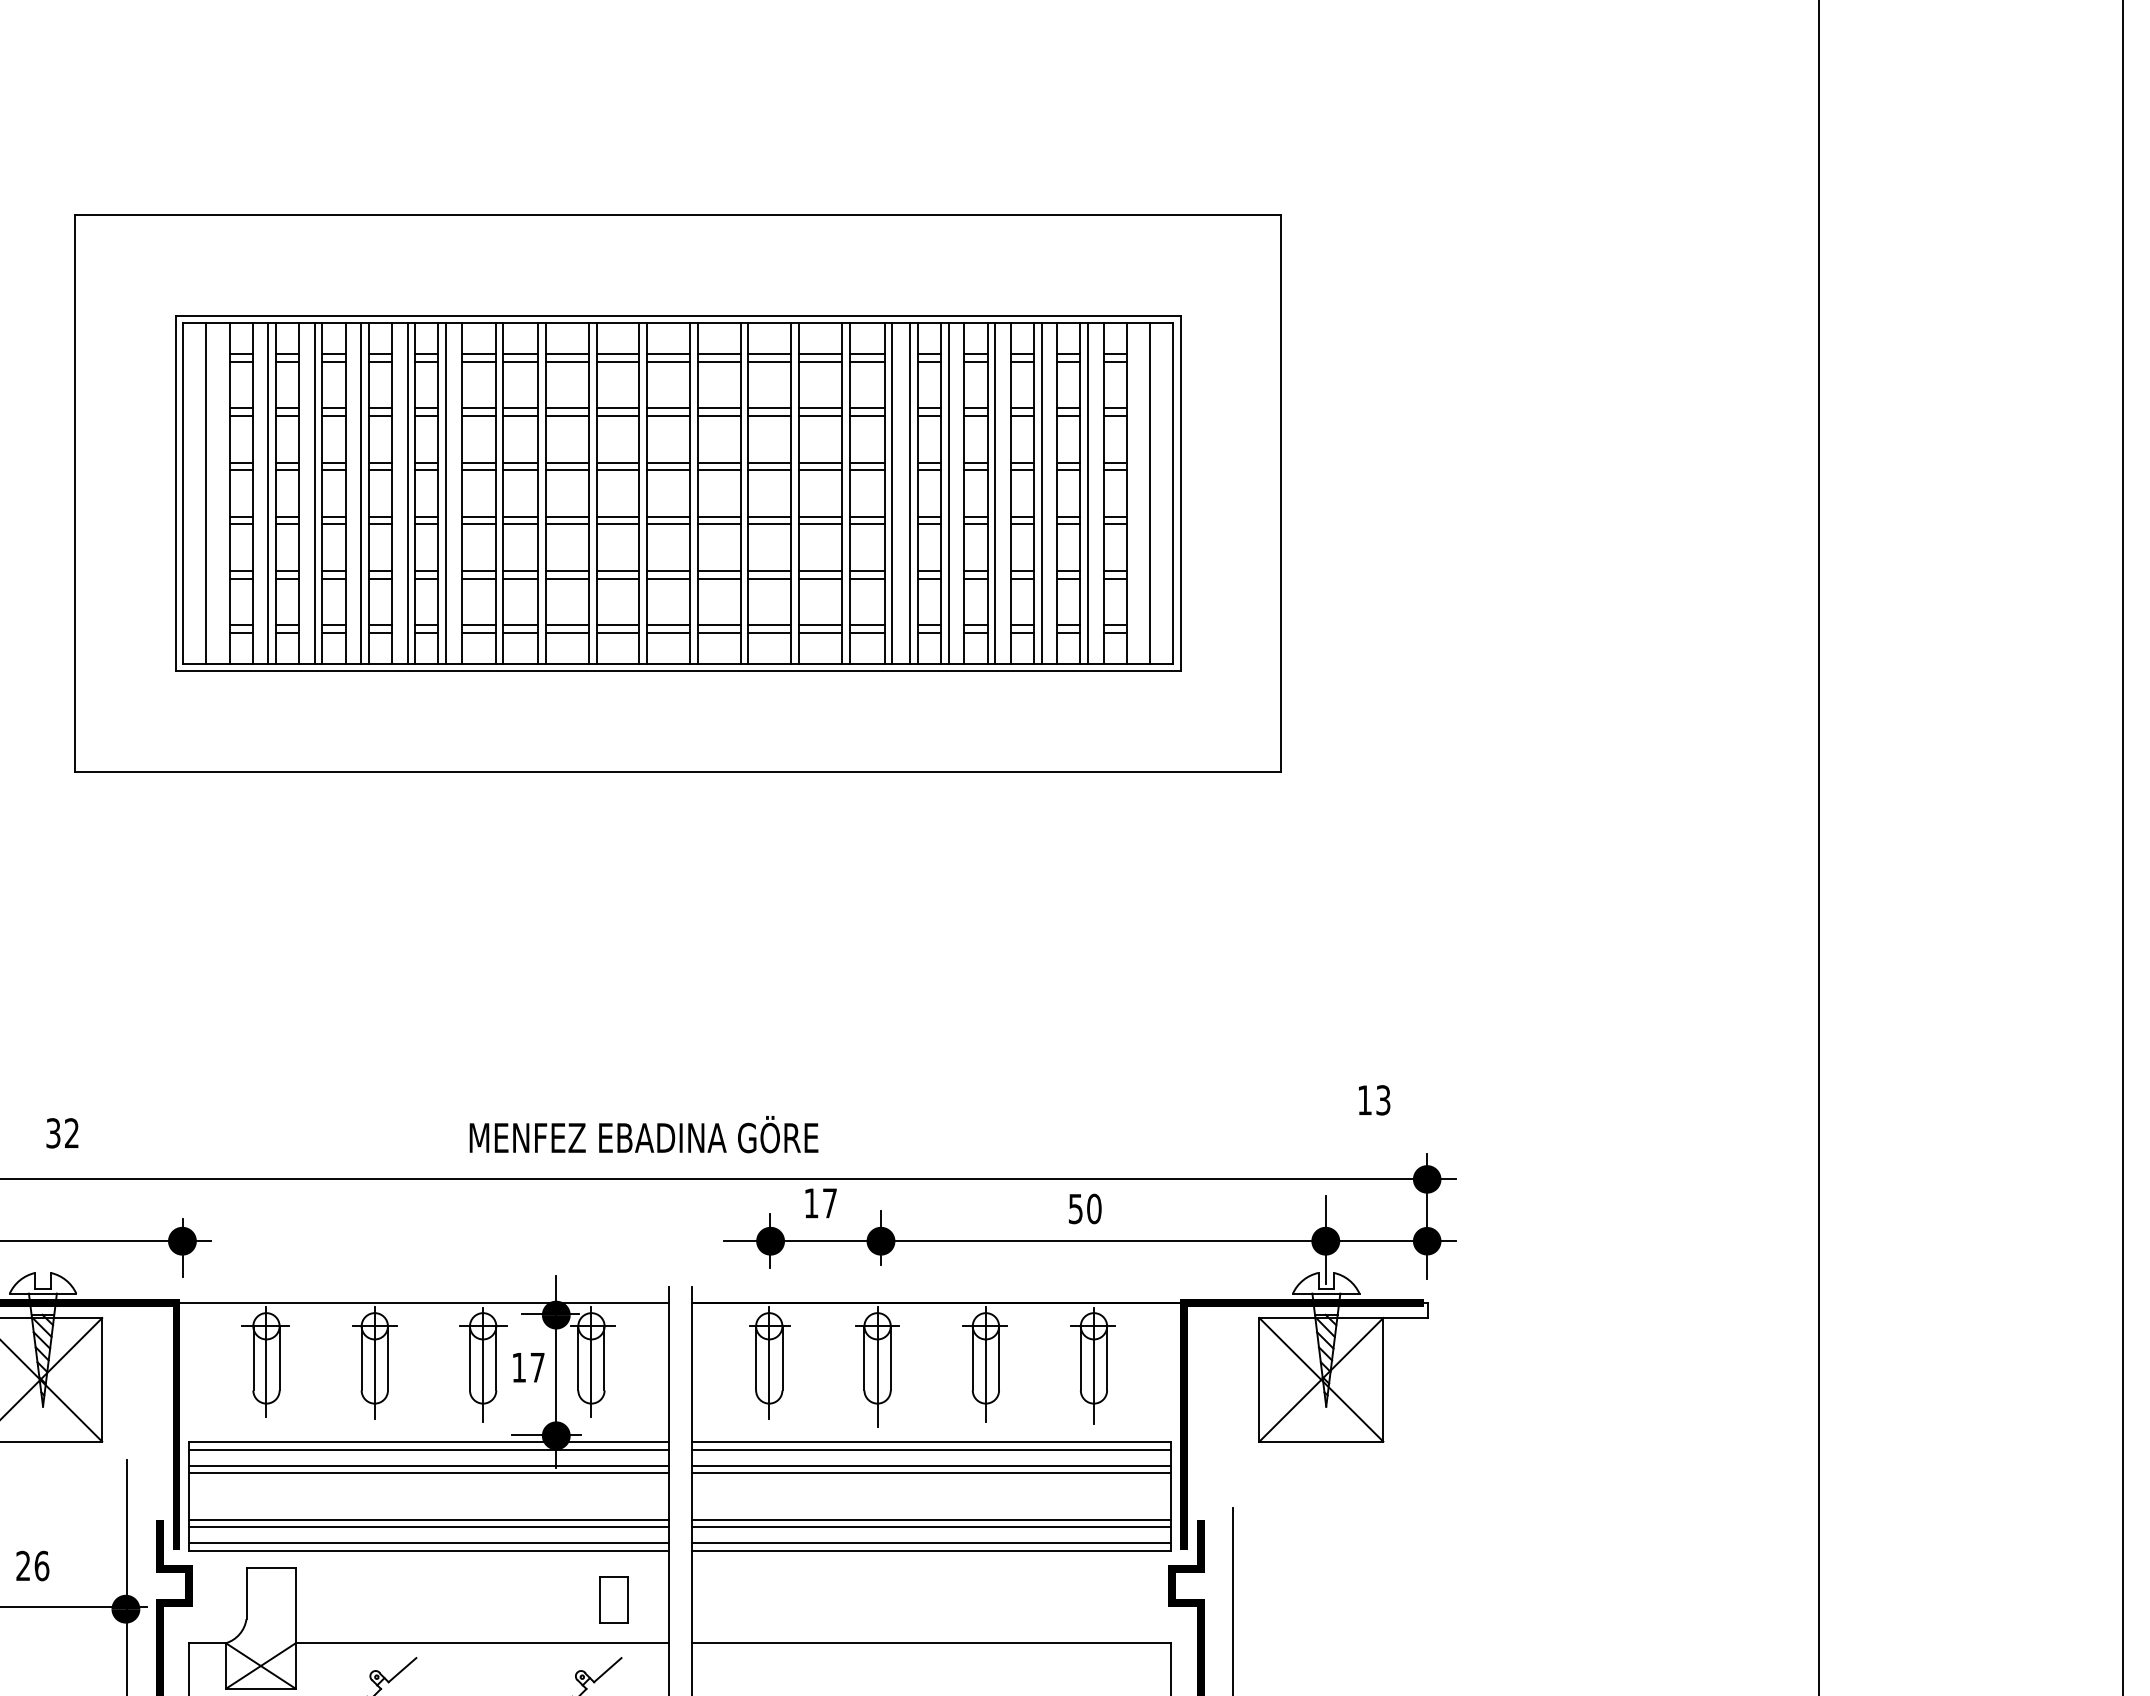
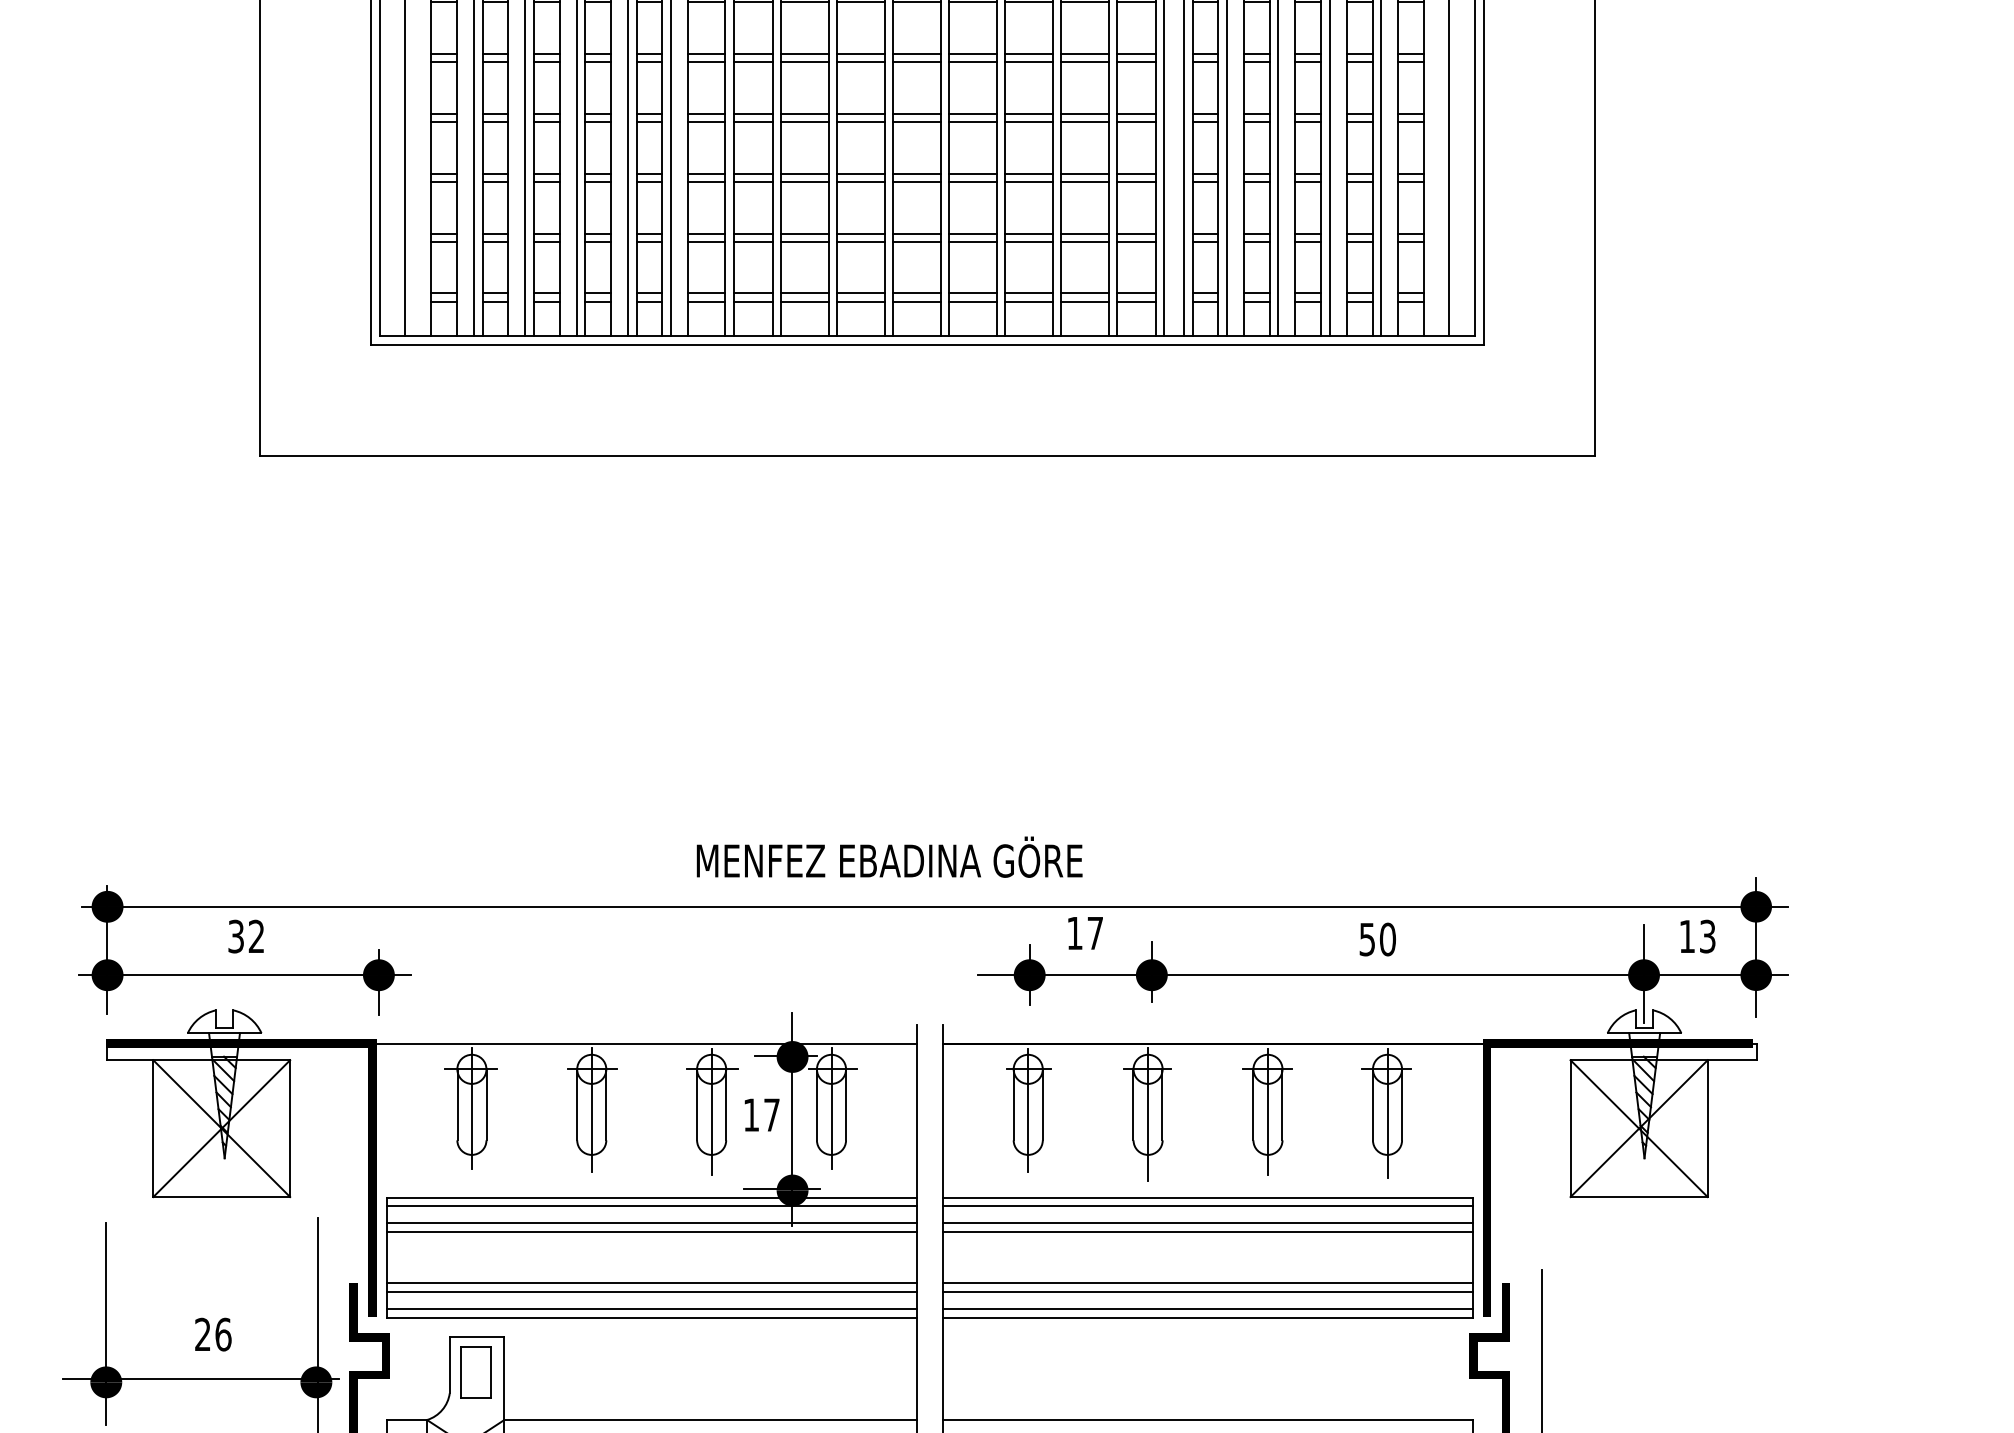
text: (1374, 1100) -> (1697, 936), moved
text: (62, 1133) -> (246, 936), moved
part: (613, 1599) -> (475, 1371), moved

